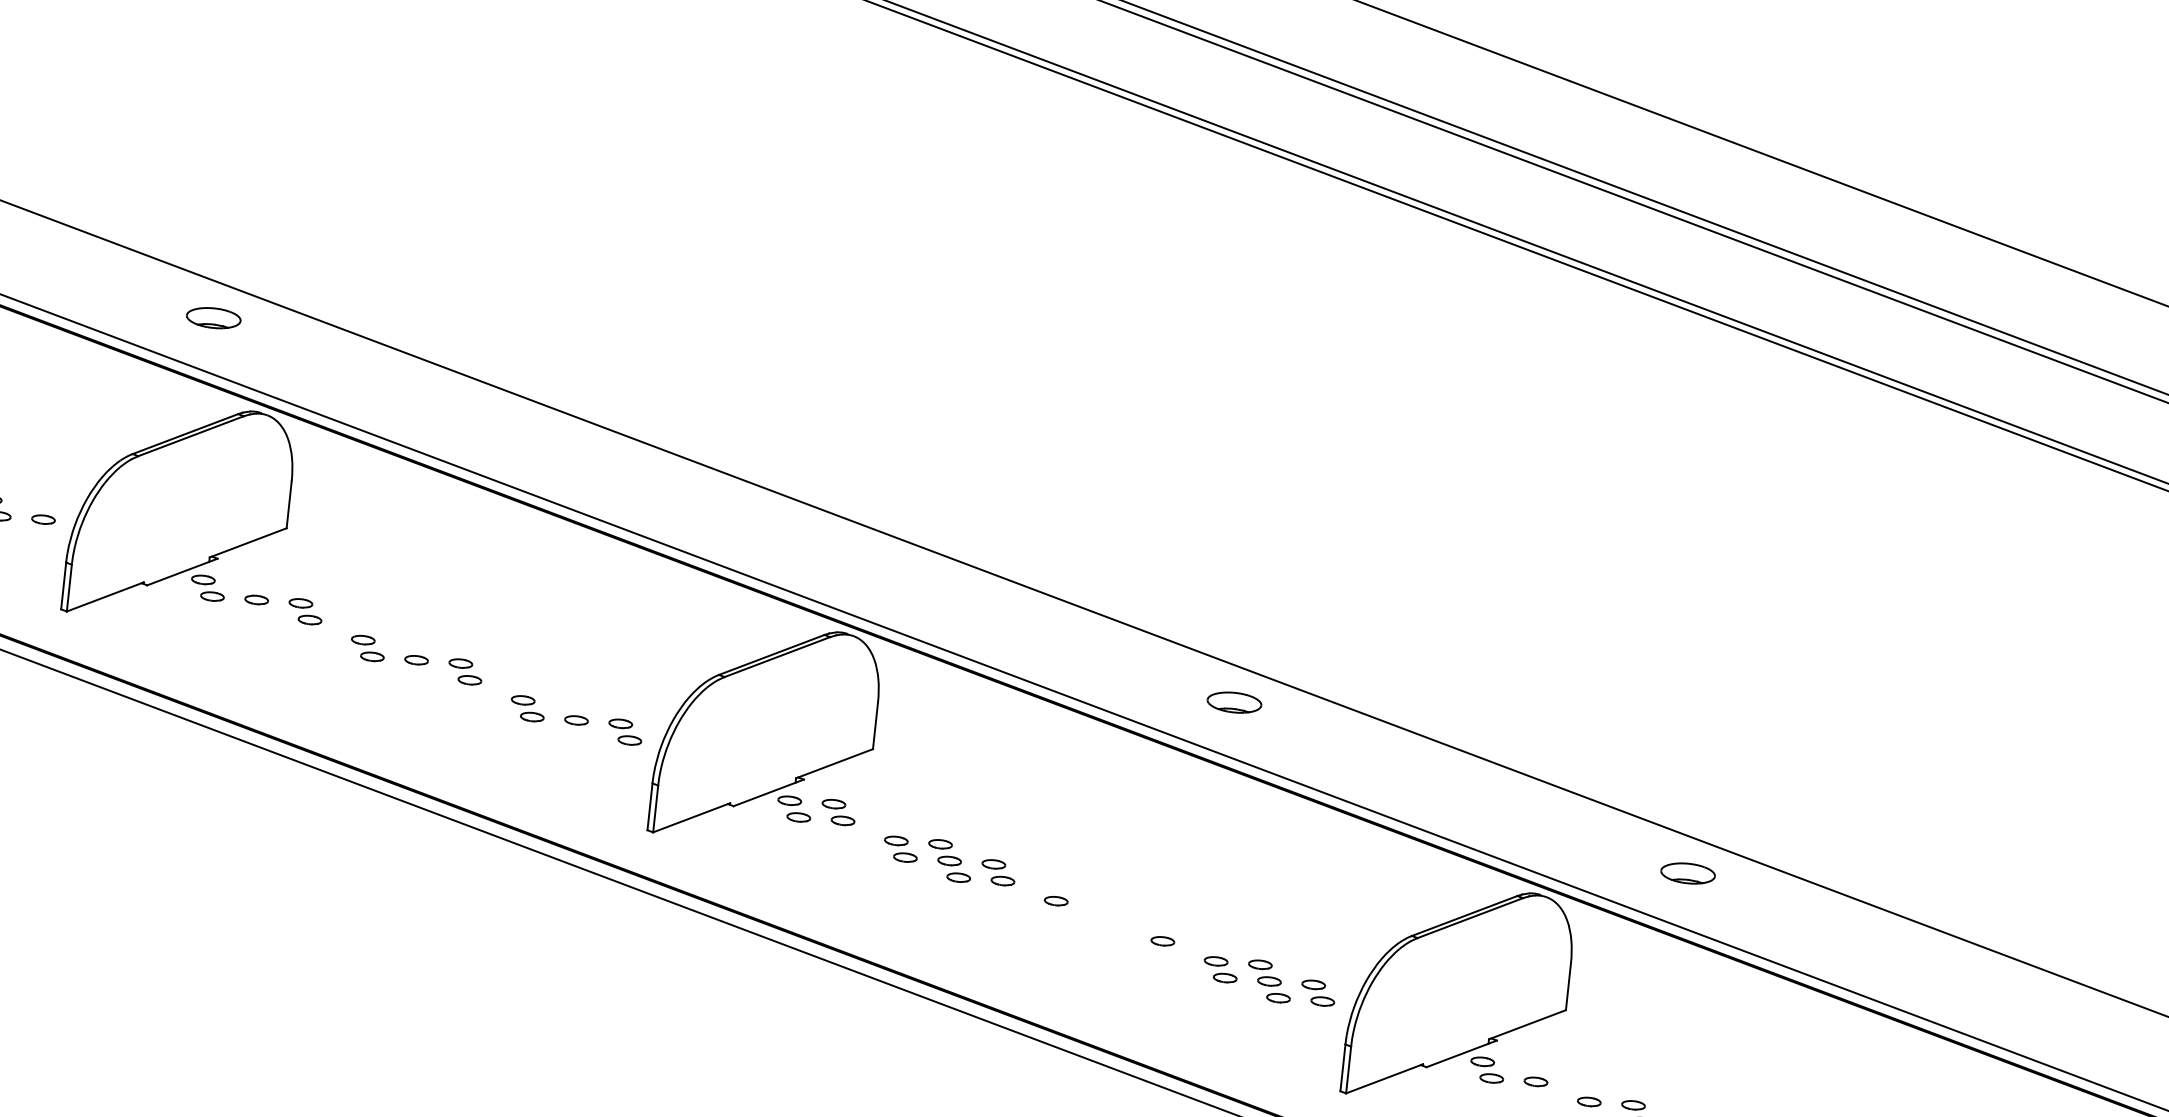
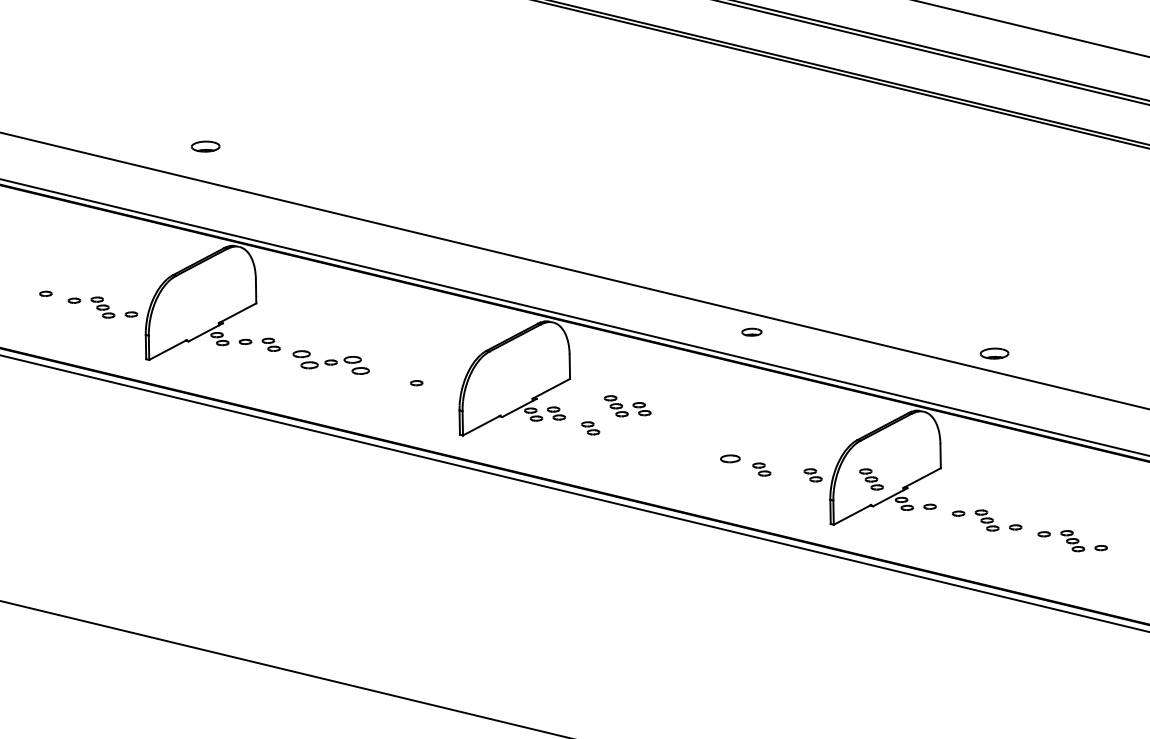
part: (213, 317) -> (205, 146), moved
part: (366, 647) -> (304, 359), size x1.4
part: (464, 671) -> (356, 365), size x1.4
part: (1233, 703) -> (751, 332), size x0.7
part: (526, 709) -> (390, 380), removed
part: (623, 732) -> (441, 386), removed
part: (971, 864) -> (627, 406), moved
part: (1687, 873) -> (994, 353), moved
part: (1056, 902) -> (673, 445), removed
part: (1163, 940) -> (730, 458), size x1.6
part: (1269, 981) -> (871, 479), moved

